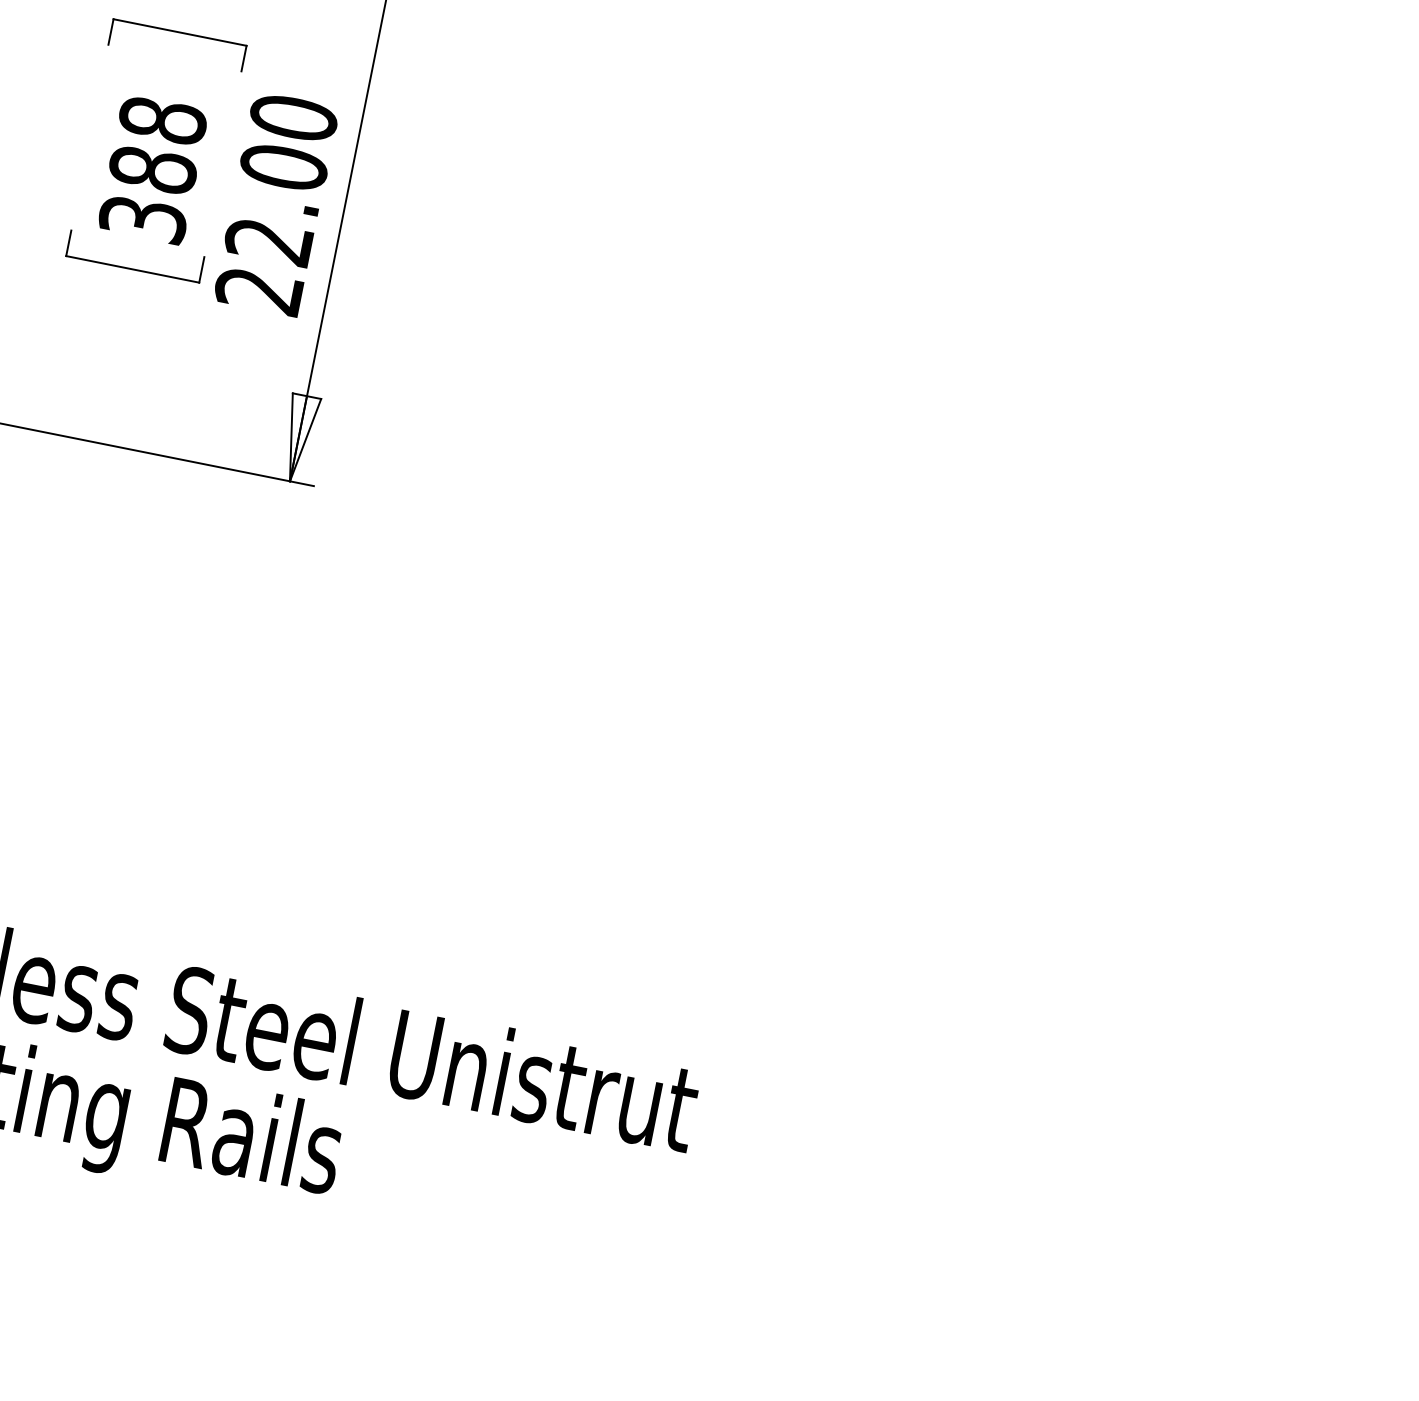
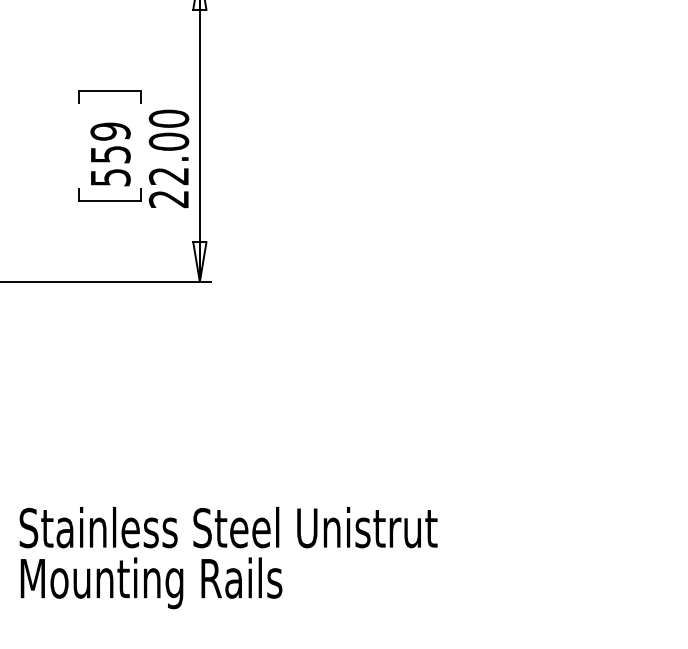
text: (153, 167) -> (110, 153), 388 -> 559

